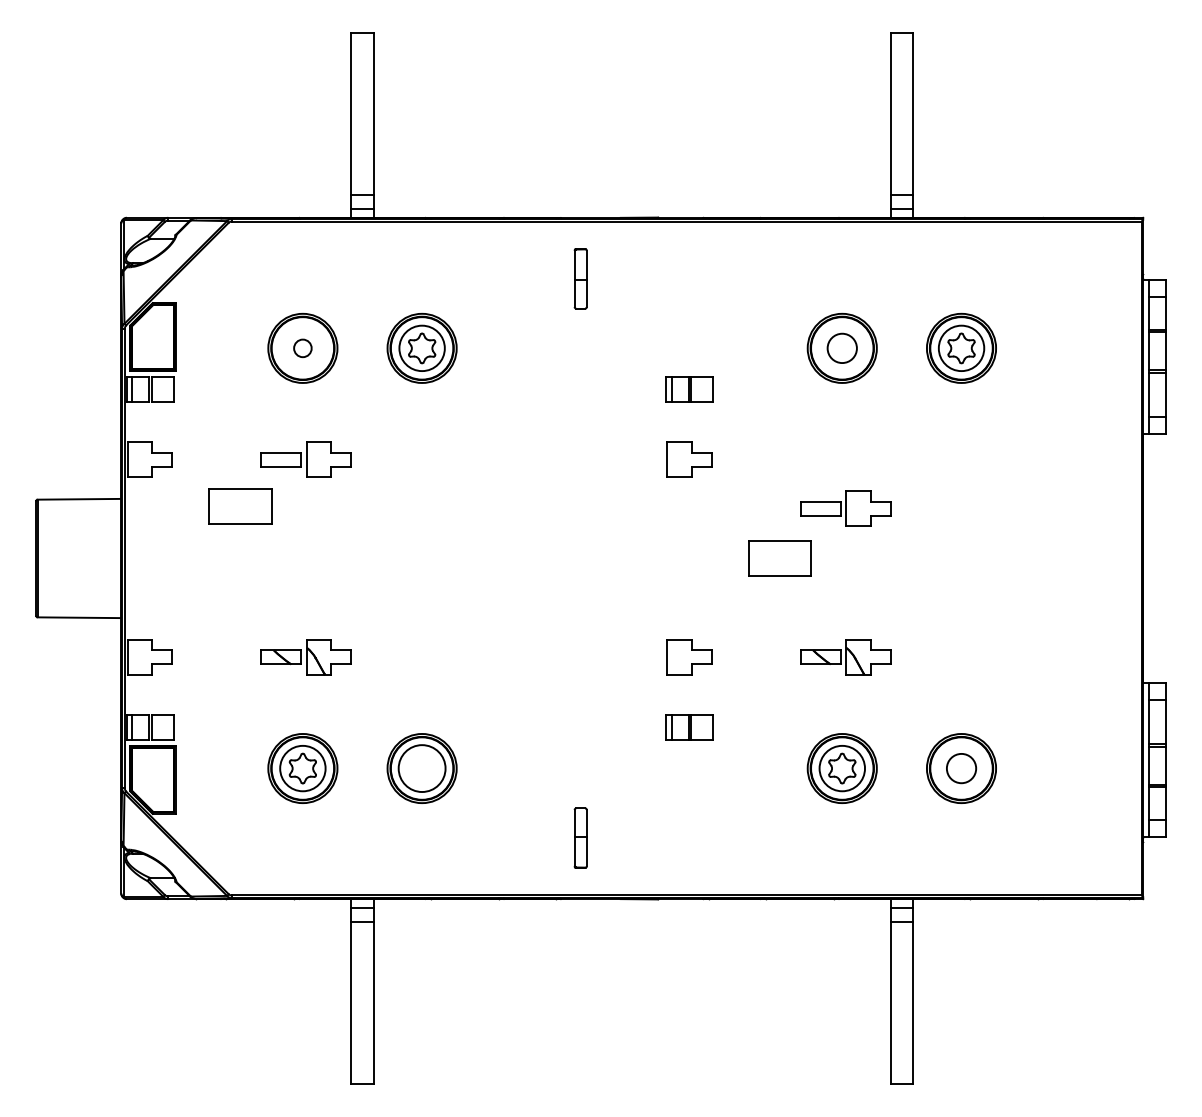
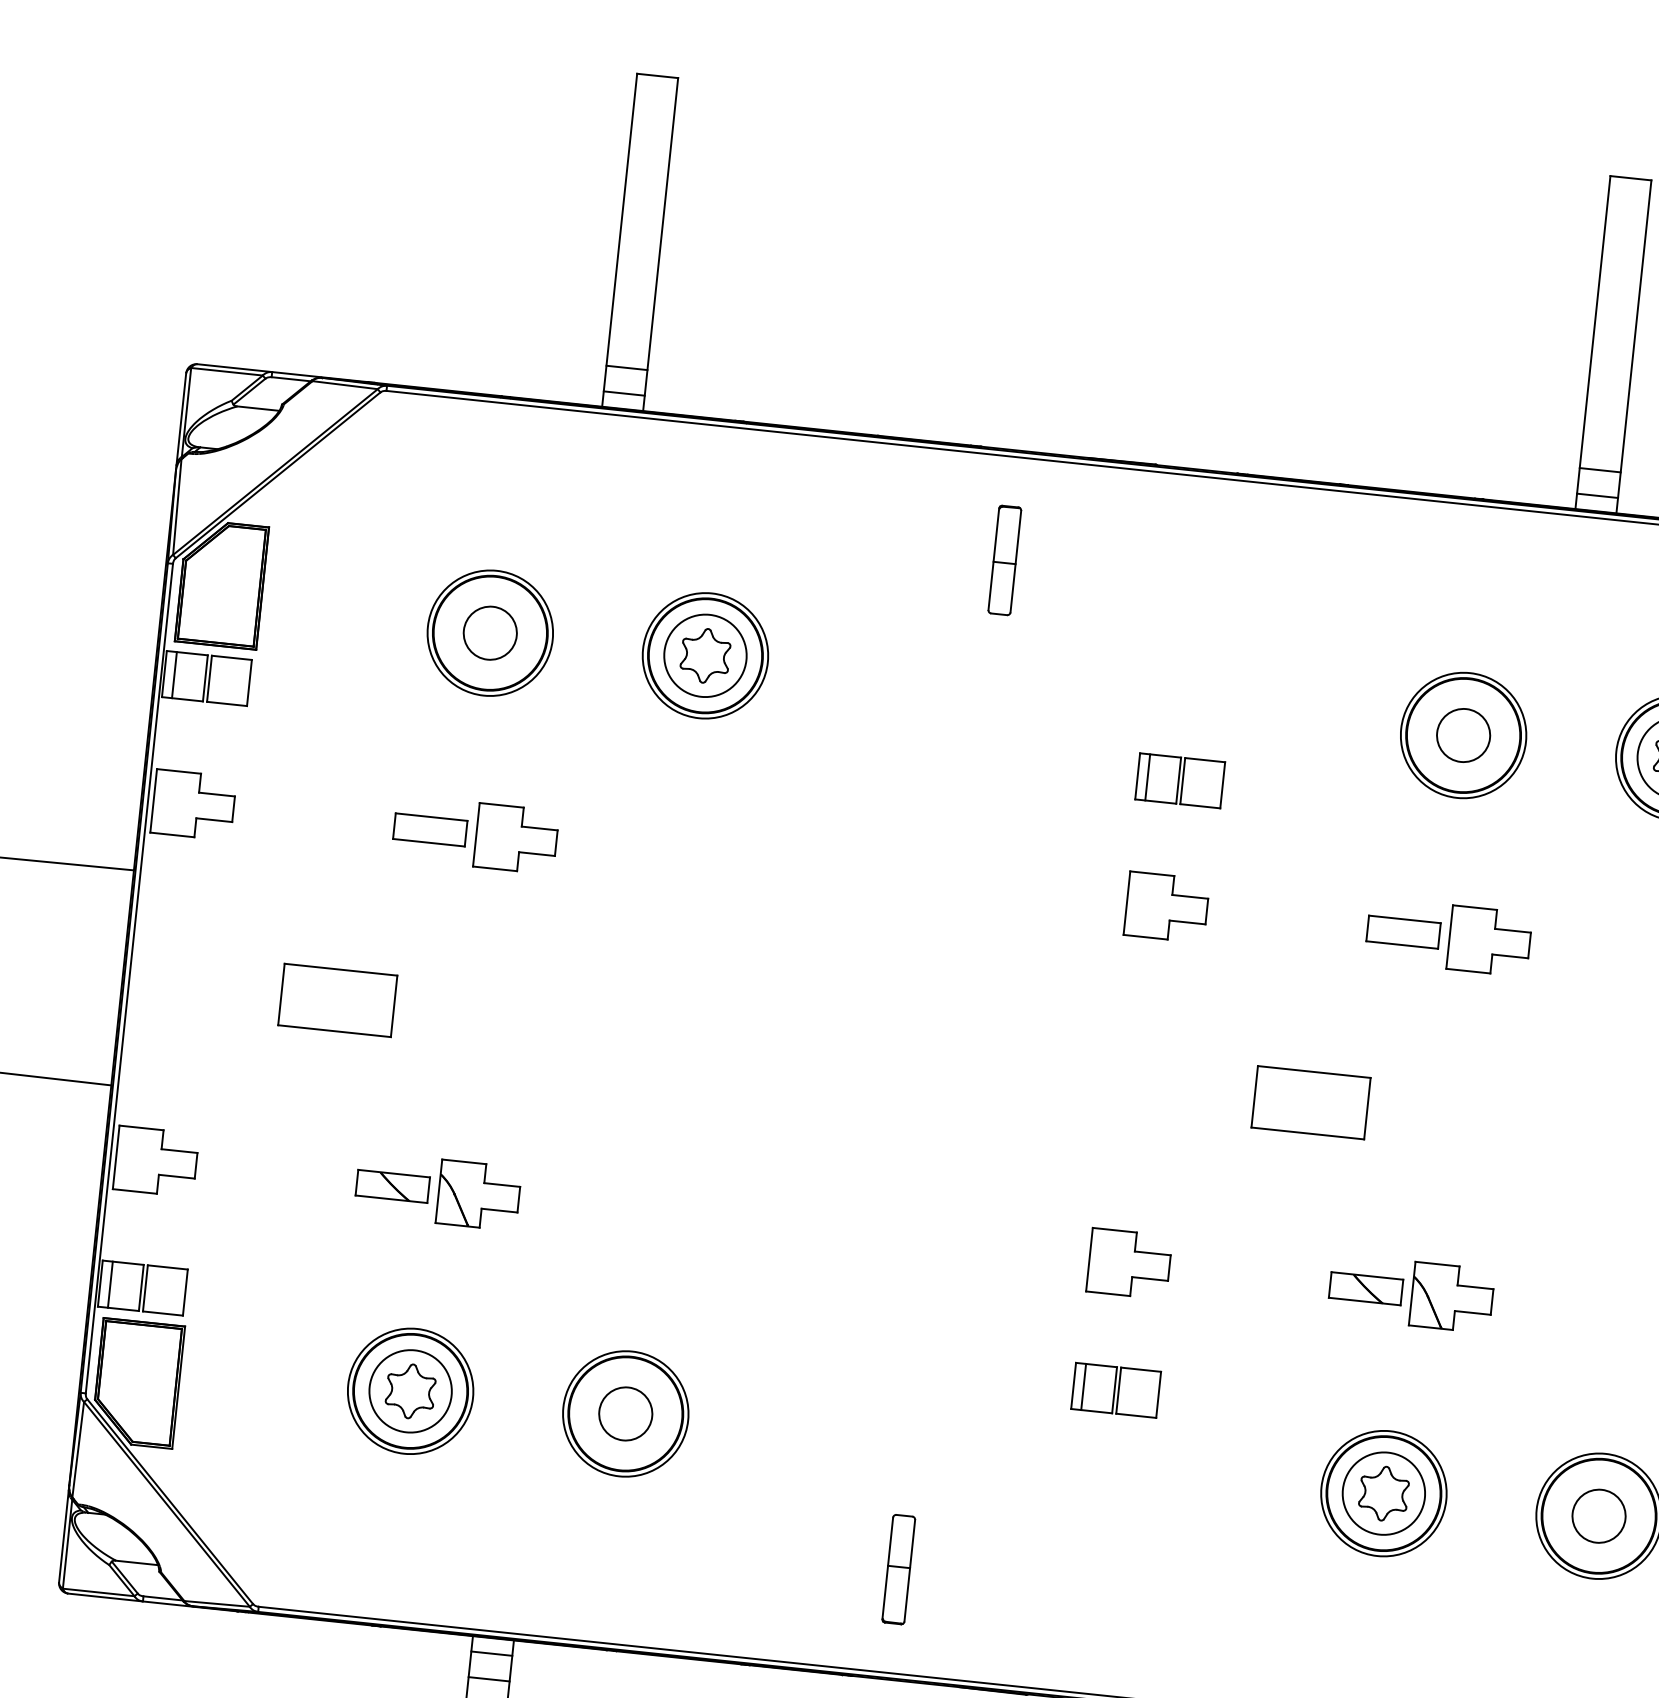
circle: (302, 348) -> (489, 633), size x1.67
part: (240, 506) -> (337, 1000), moved
part: (845, 508) -> (1448, 936), moved
circle: (421, 768) -> (624, 1413), size x0.62

